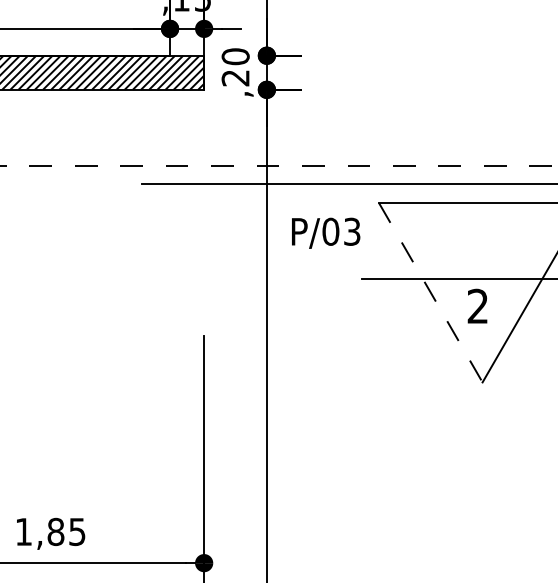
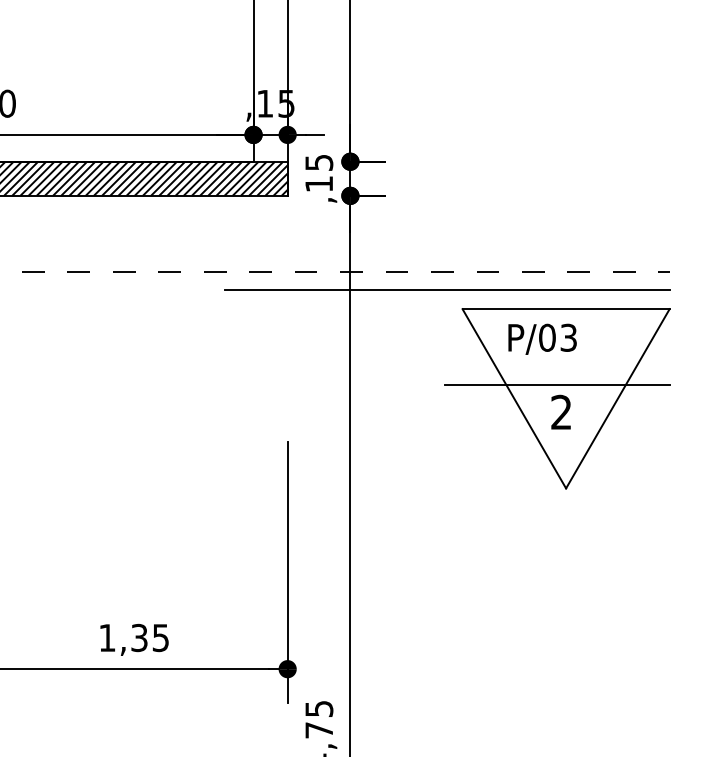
text: (235, 67) -> (319, 173), ,20 -> ,15
text: (325, 232) -> (542, 338), moved
line: (430, 292) -> (514, 398), dashed -> solid
text: (55, 532) -> (139, 638), 1,85 -> 1,35

